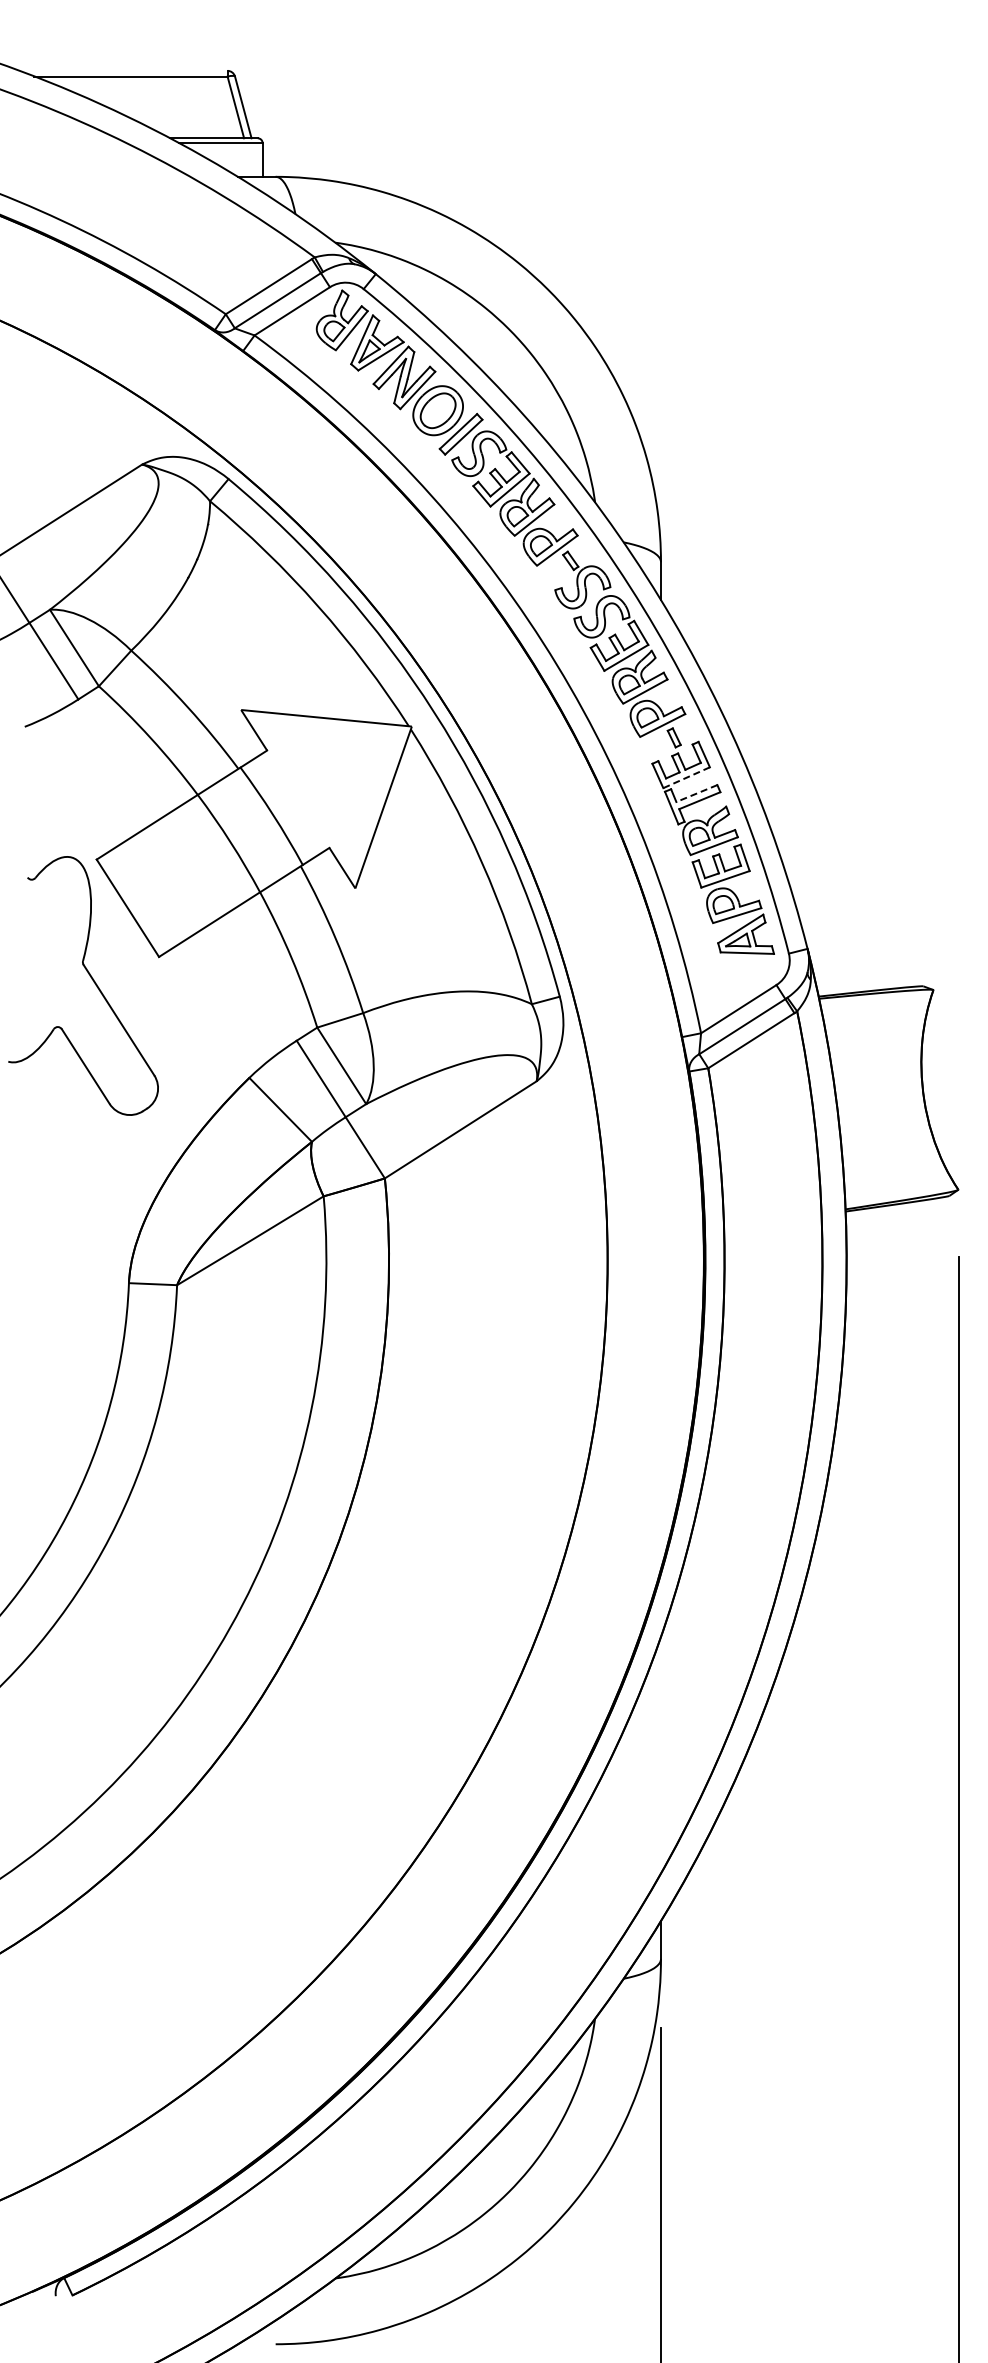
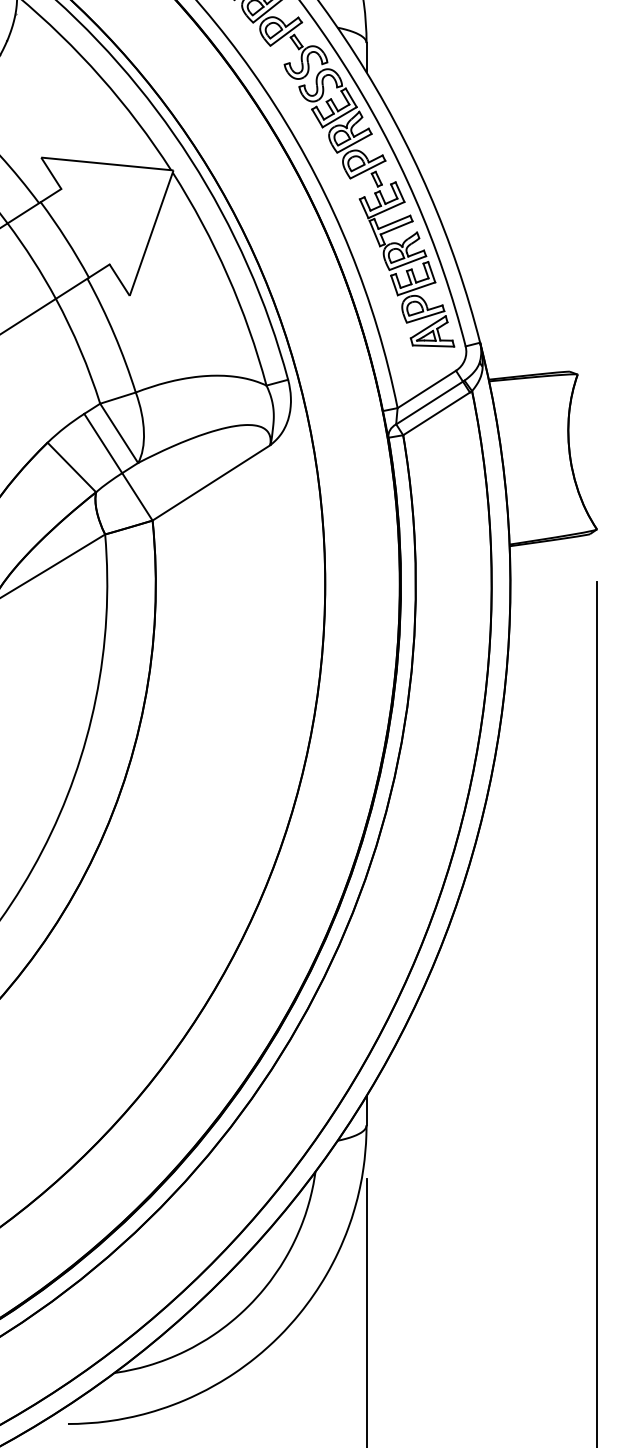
line: (686, 777) -> (386, 209), dashed -> solid
line: (696, 793) -> (394, 222), dashed -> solid

